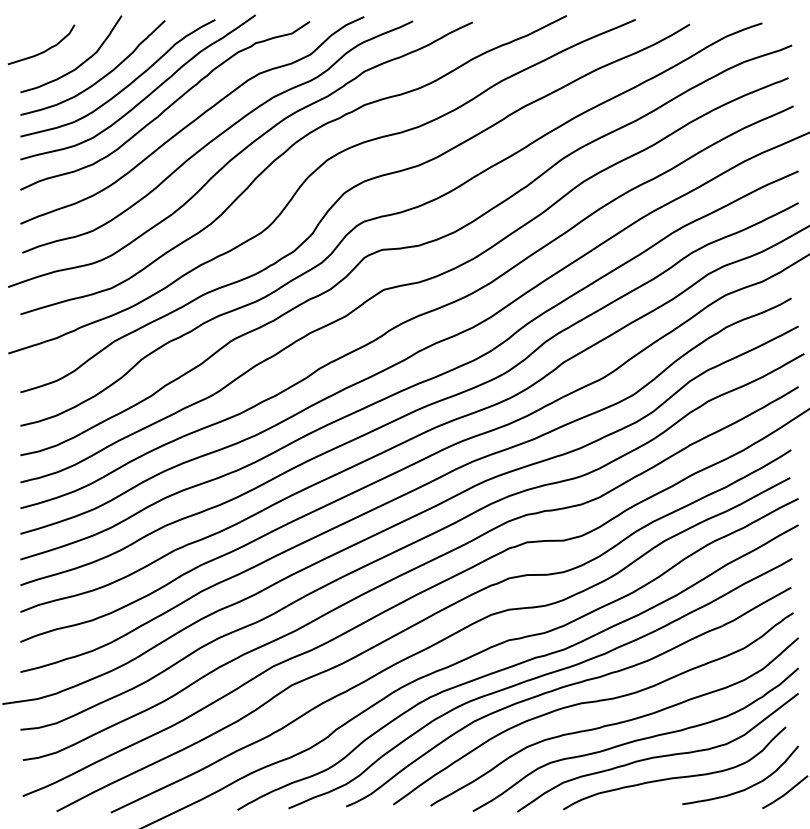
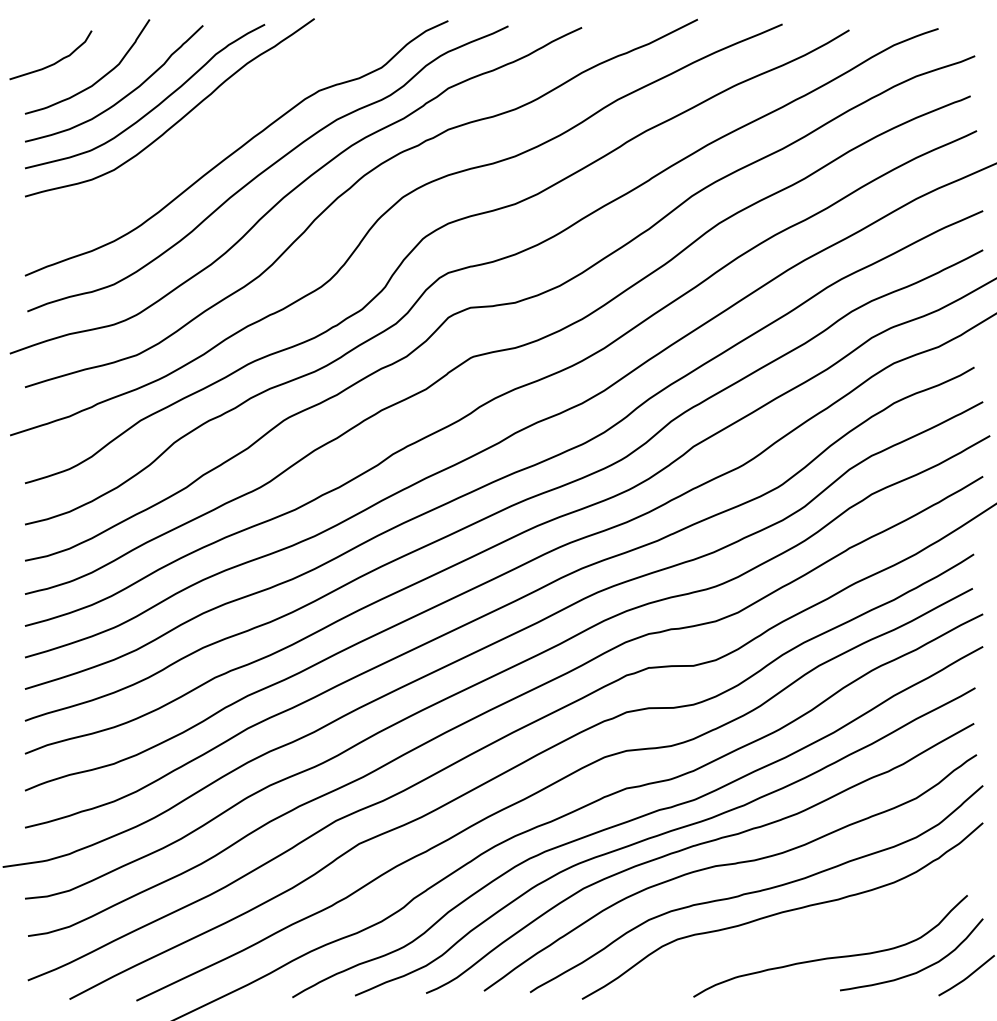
curve: (166, 107) -> (204, 132), removed
curve: (659, 755) -> (811, 930), removed

